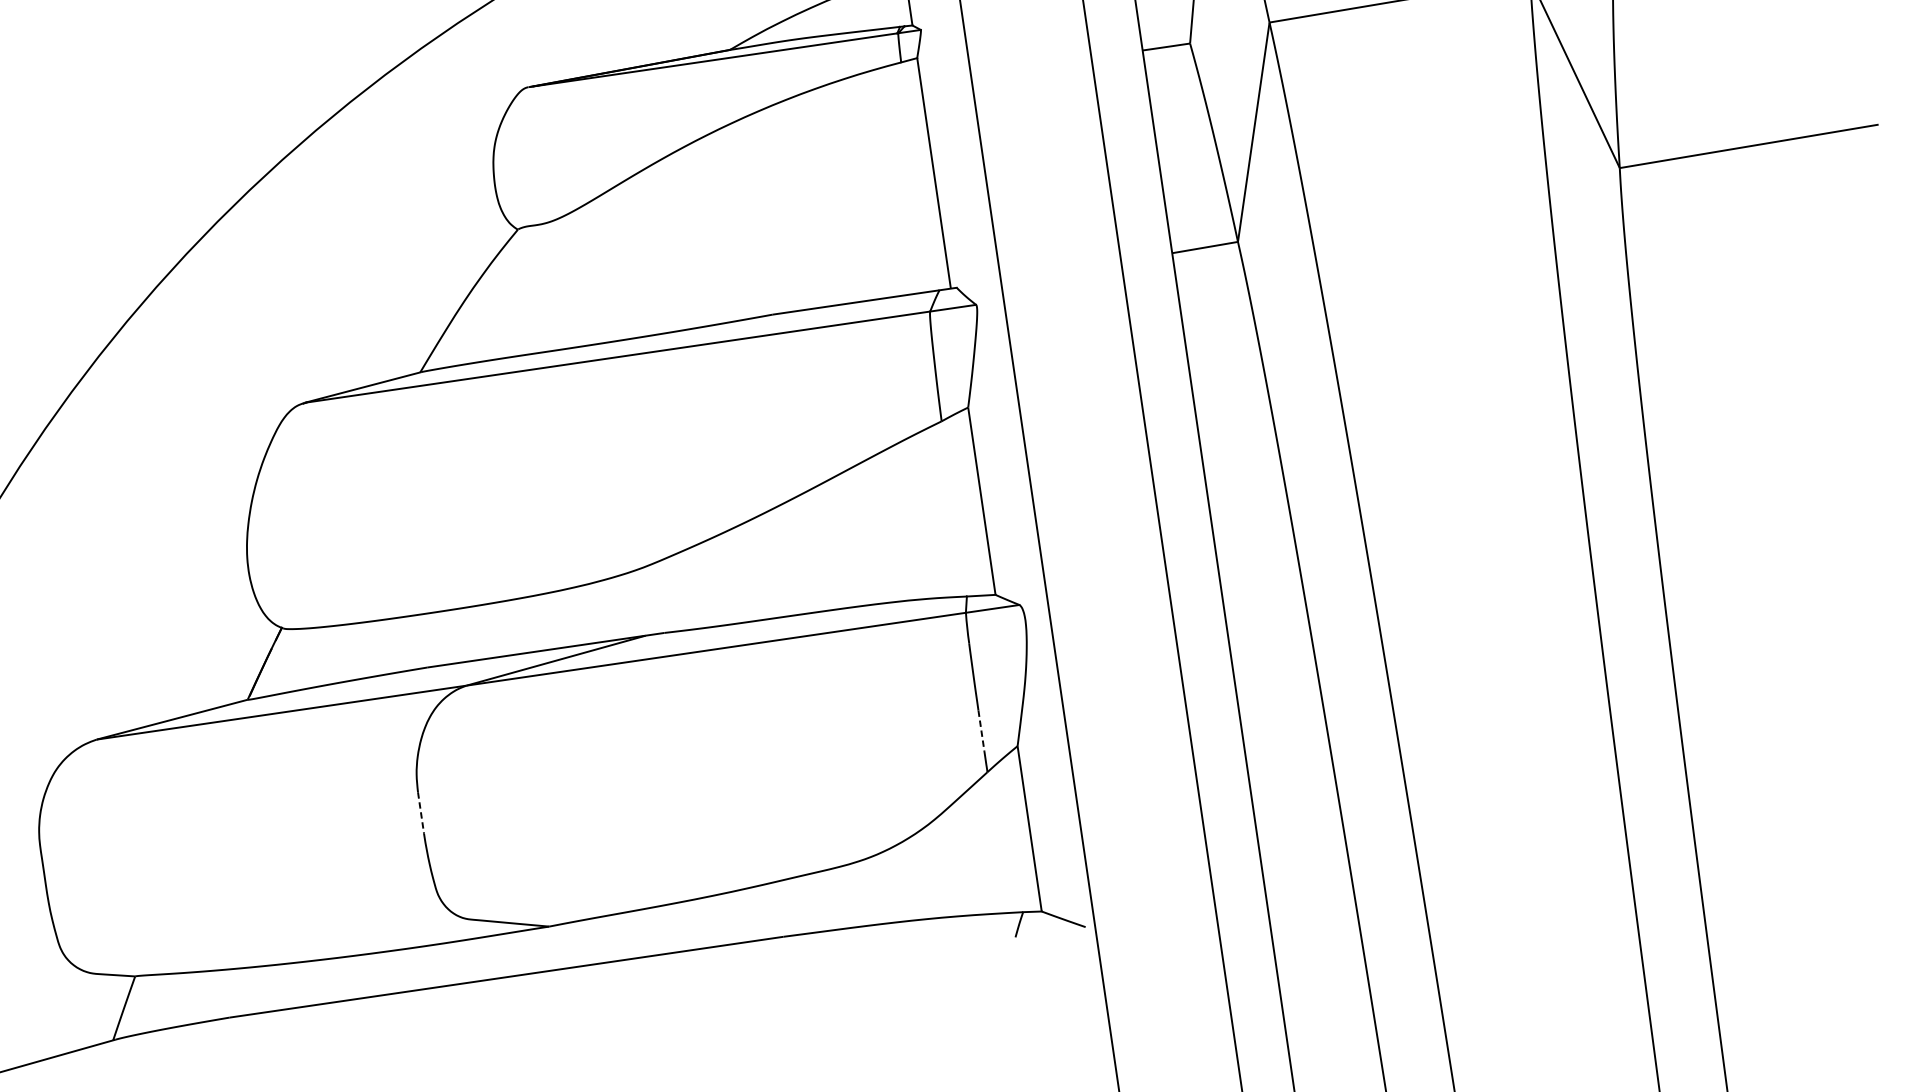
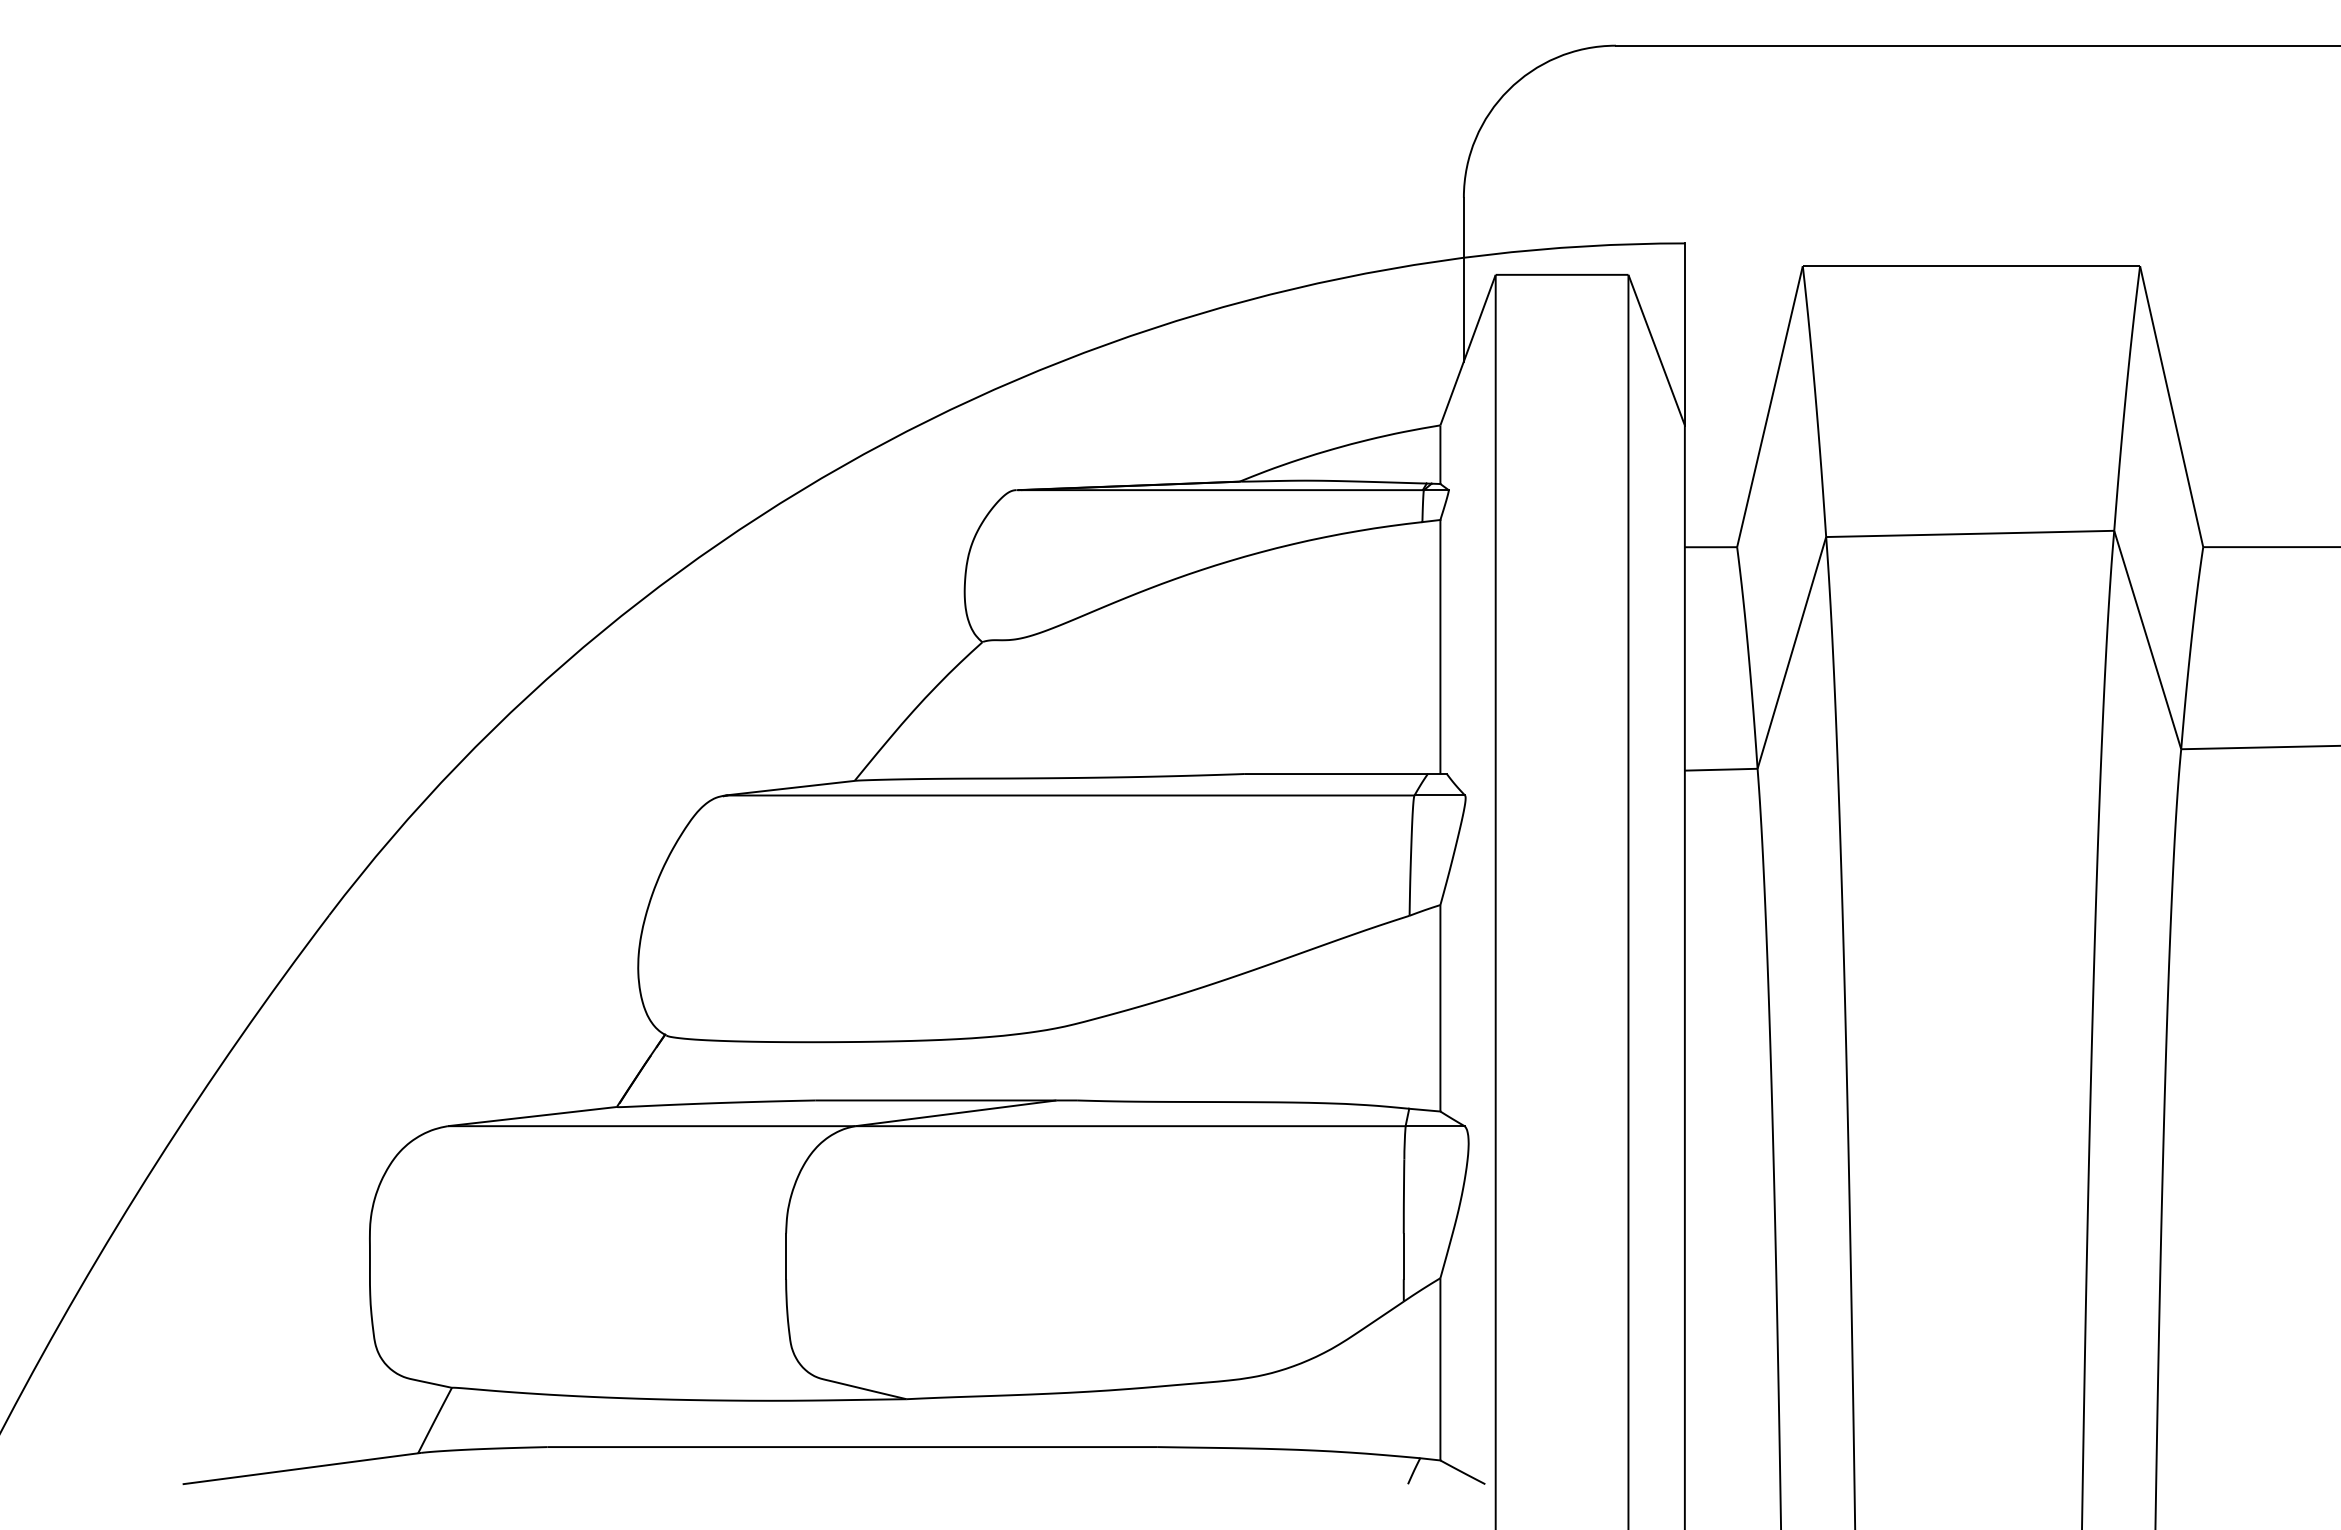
line: (981, 731) -> (1403, 1256), dashed -> solid
line: (421, 813) -> (786, 1256), dashed -> solid

